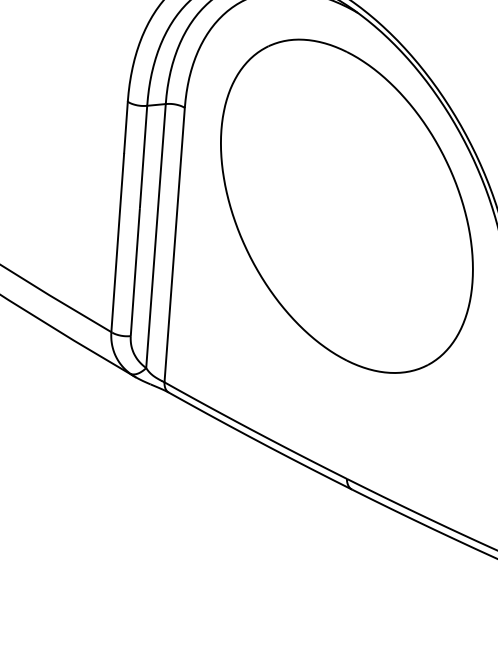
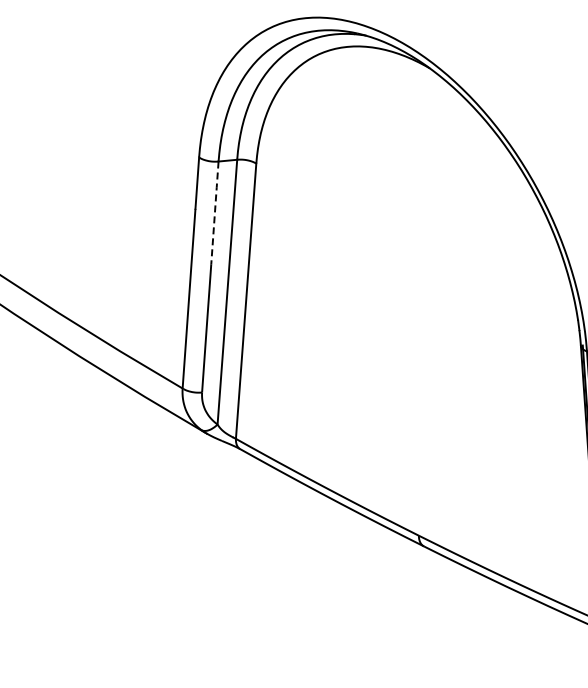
line: (143, 156) -> (214, 212), solid -> dashed
part: (346, 206) -> (418, 262), removed

